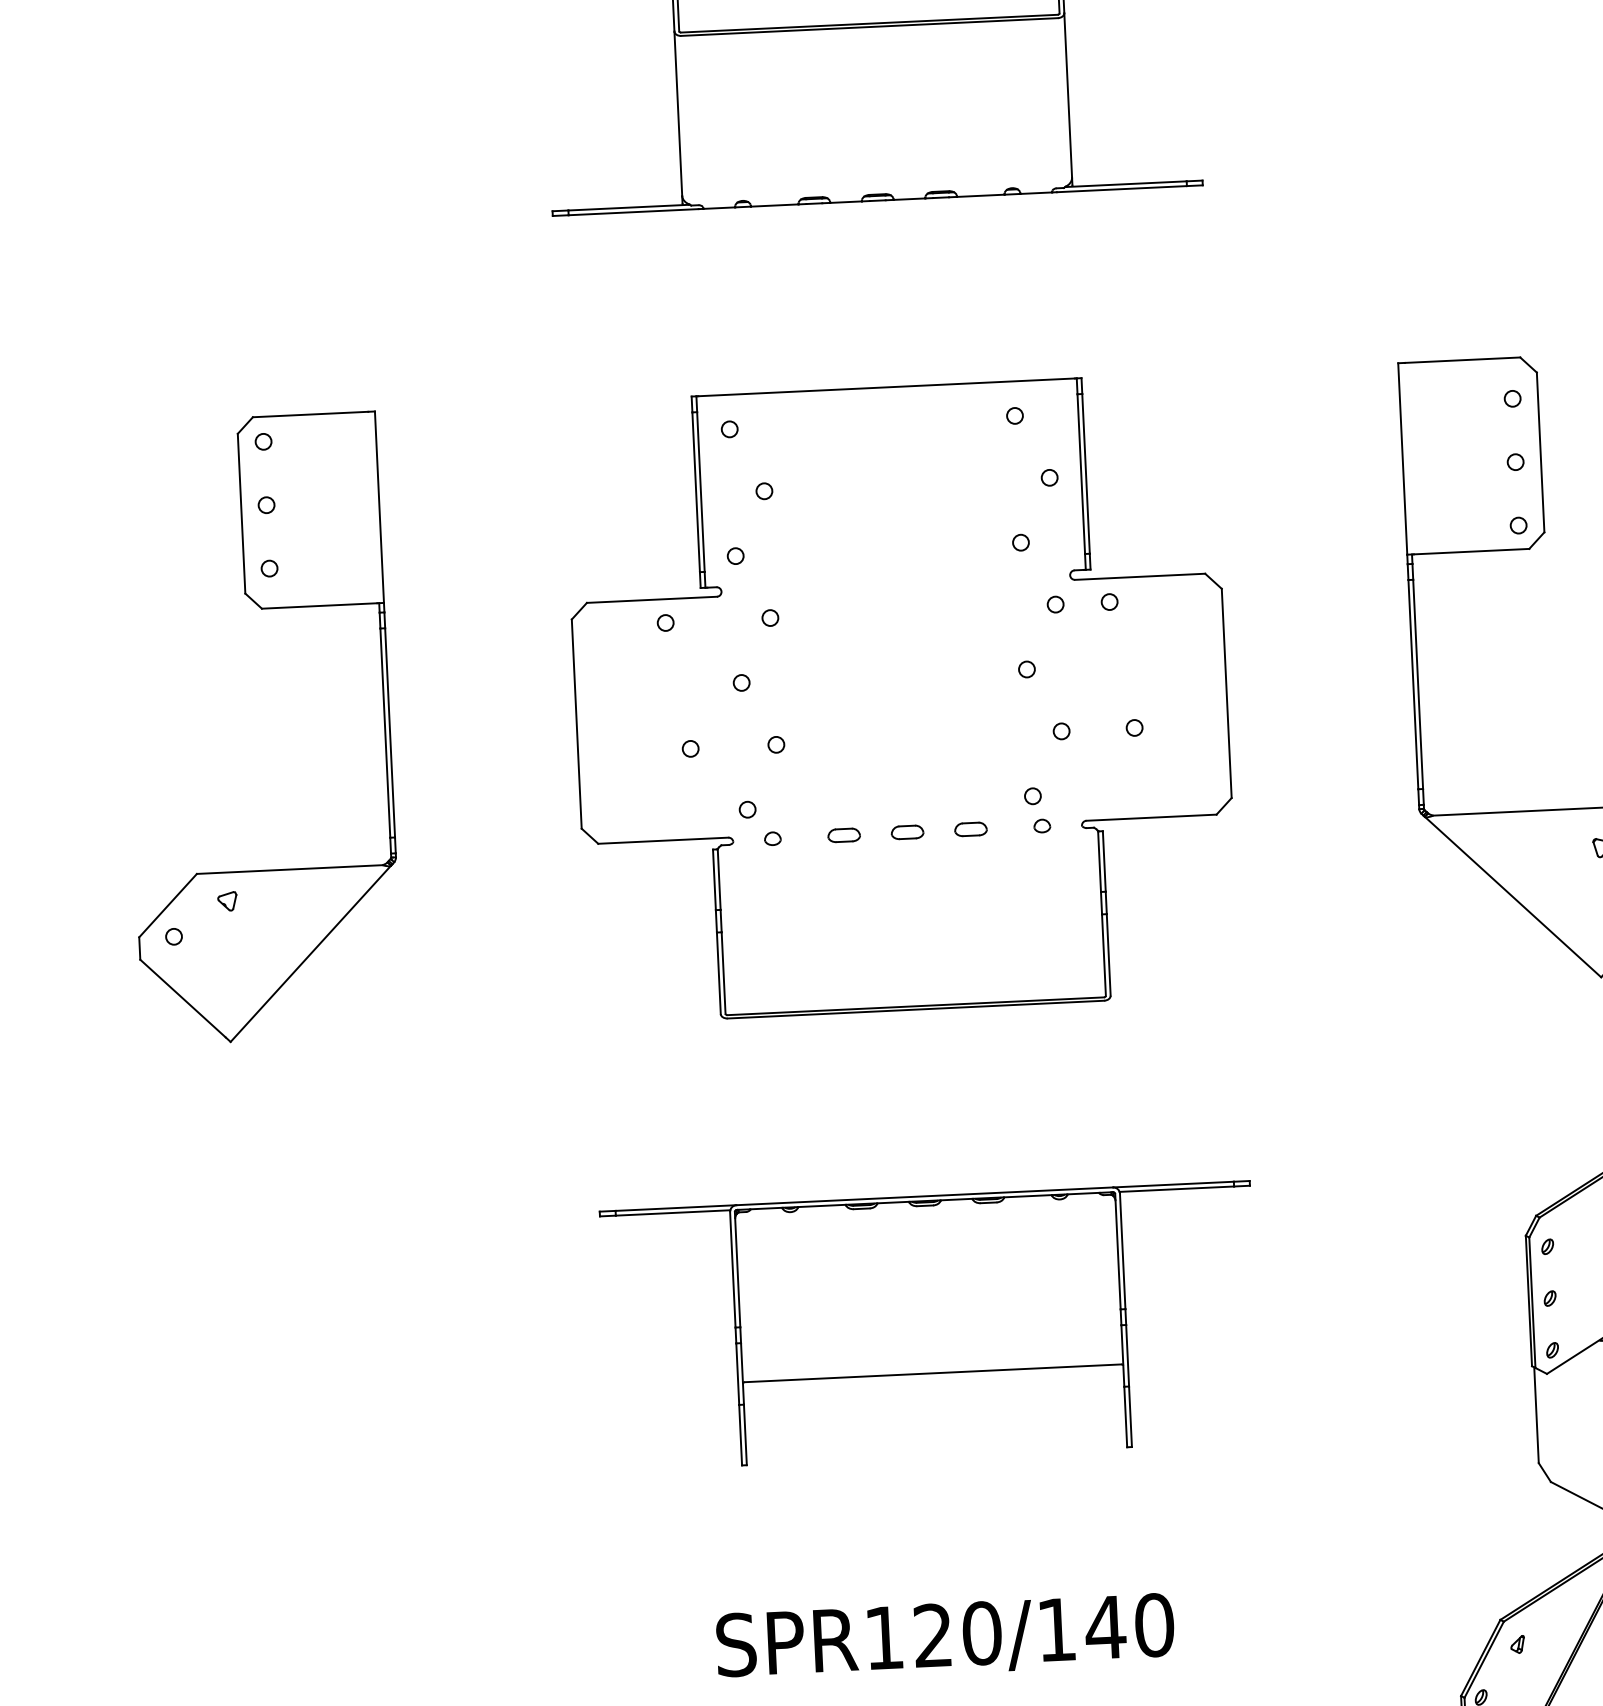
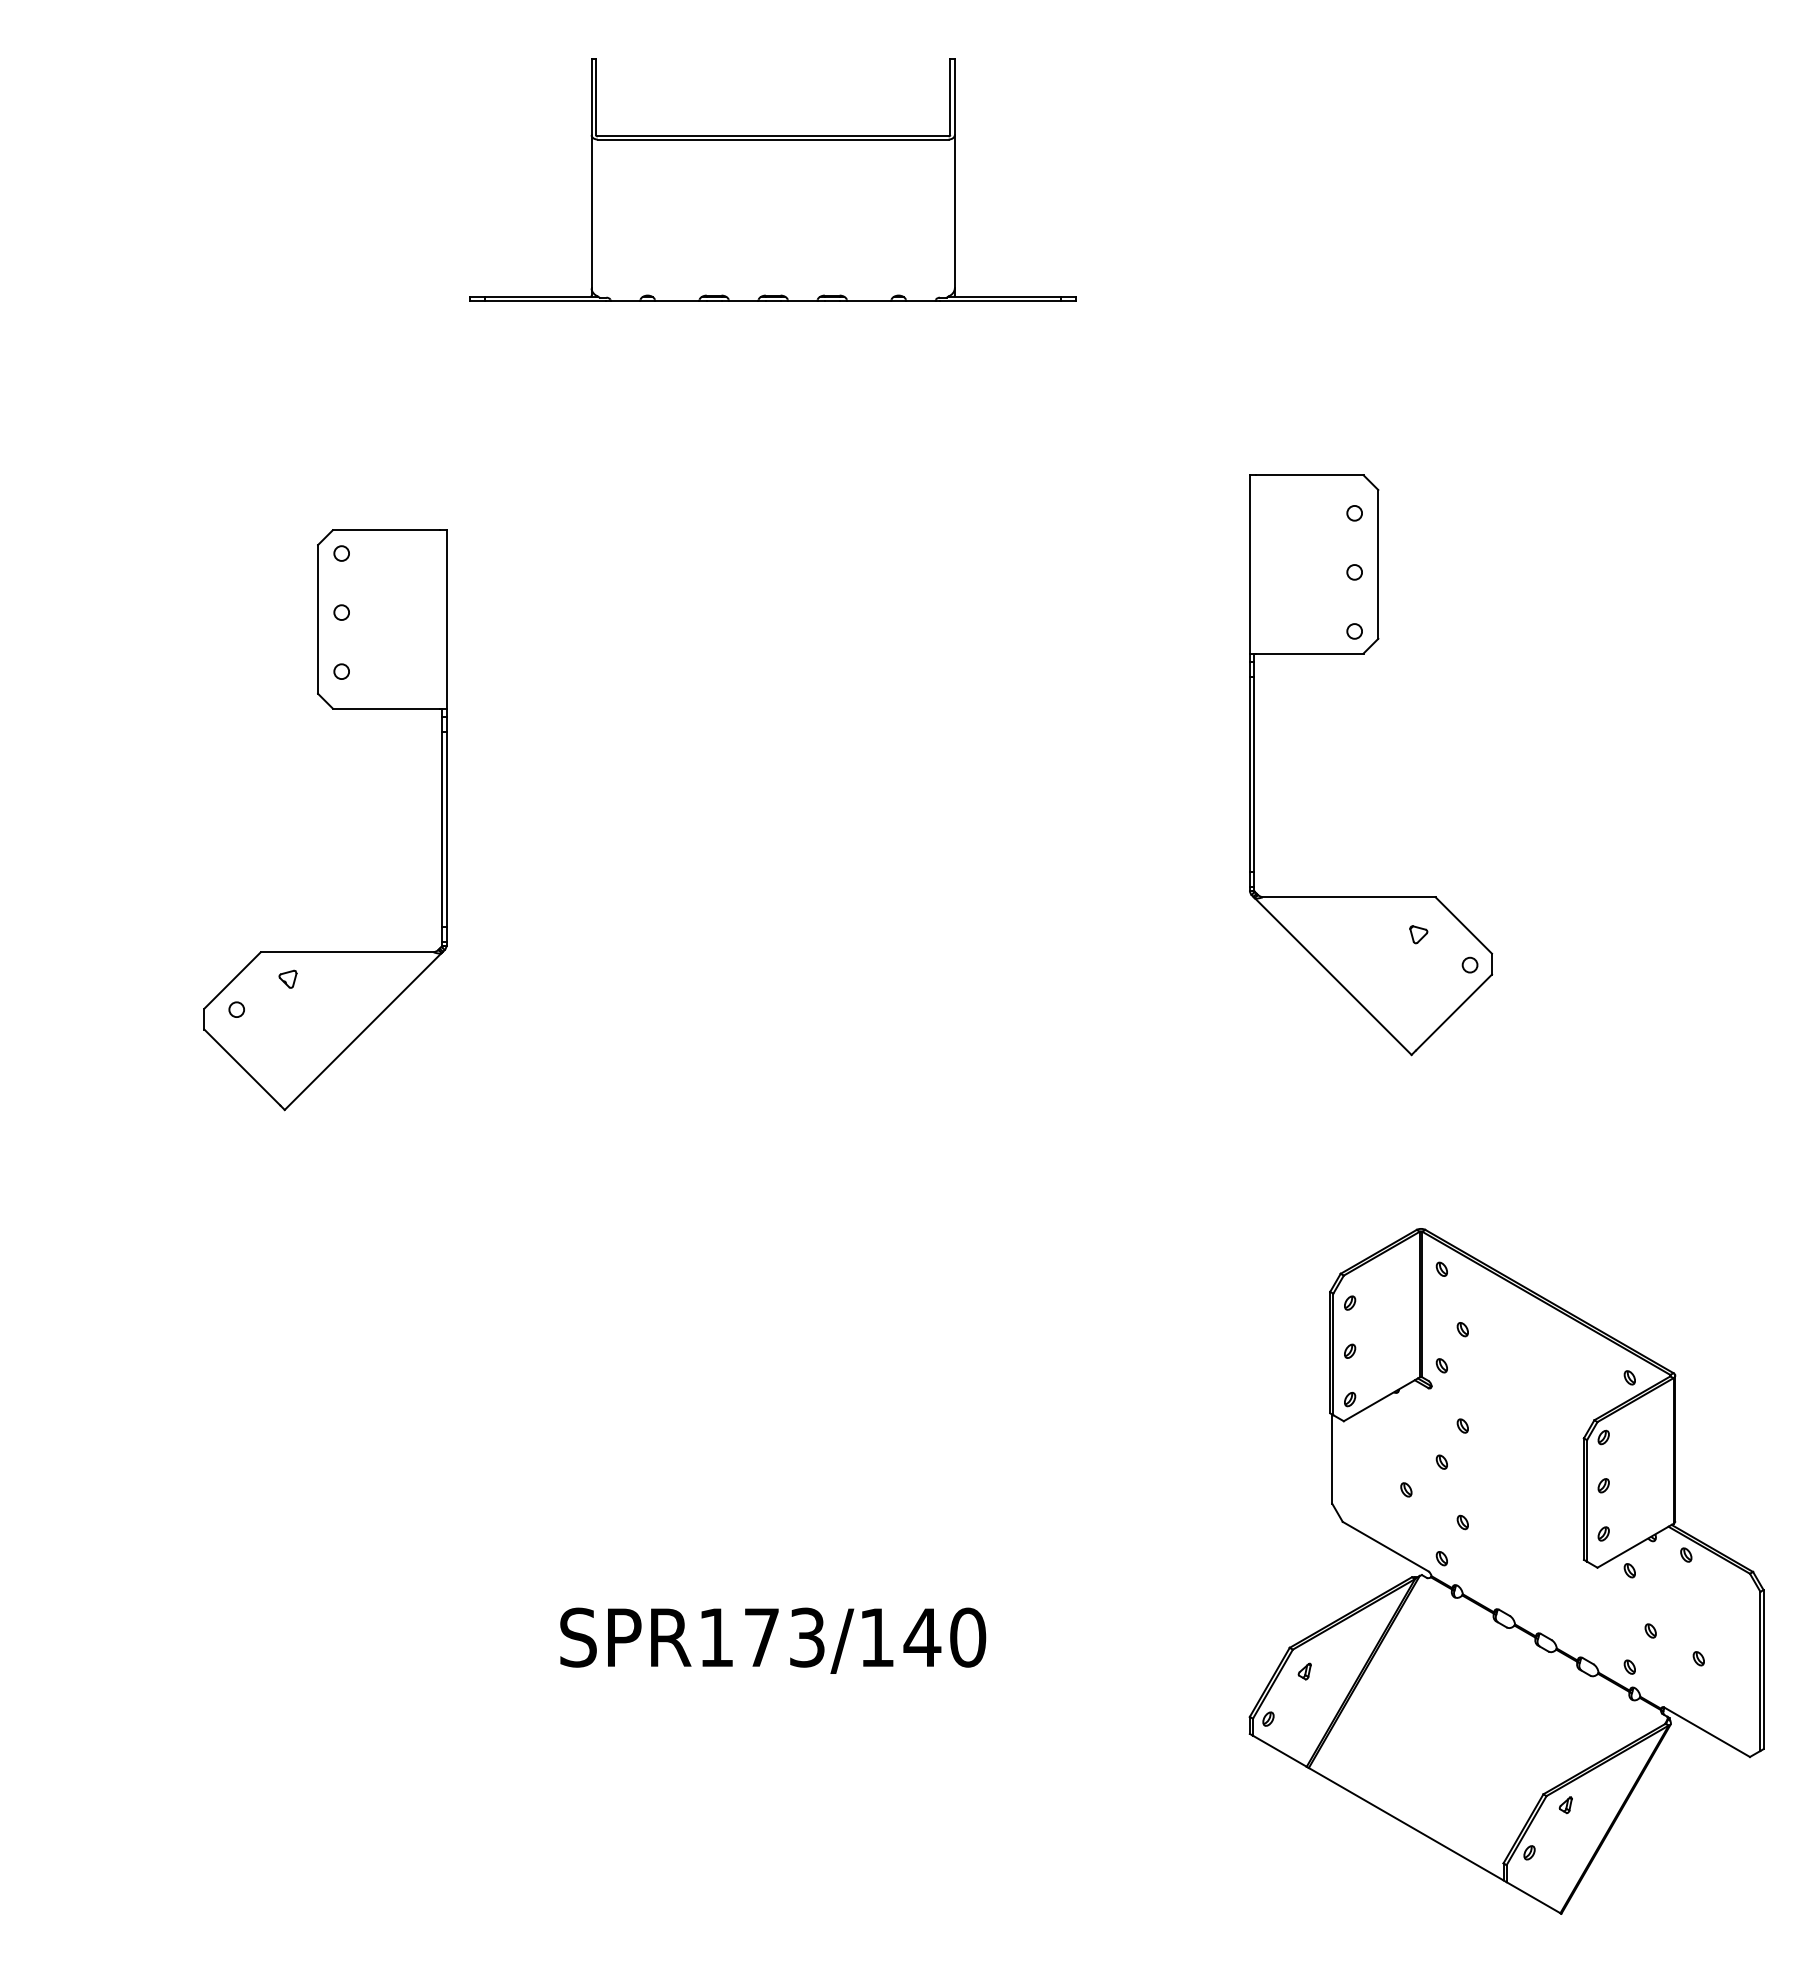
part: (261, 609) -> (332, 709), moved
part: (900, 697) -> (772, 764), removed
part: (930, 1325) -> (772, 1349), removed
text: (957, 1634) -> (784, 1637), SPR120/140 -> SPR173/140

